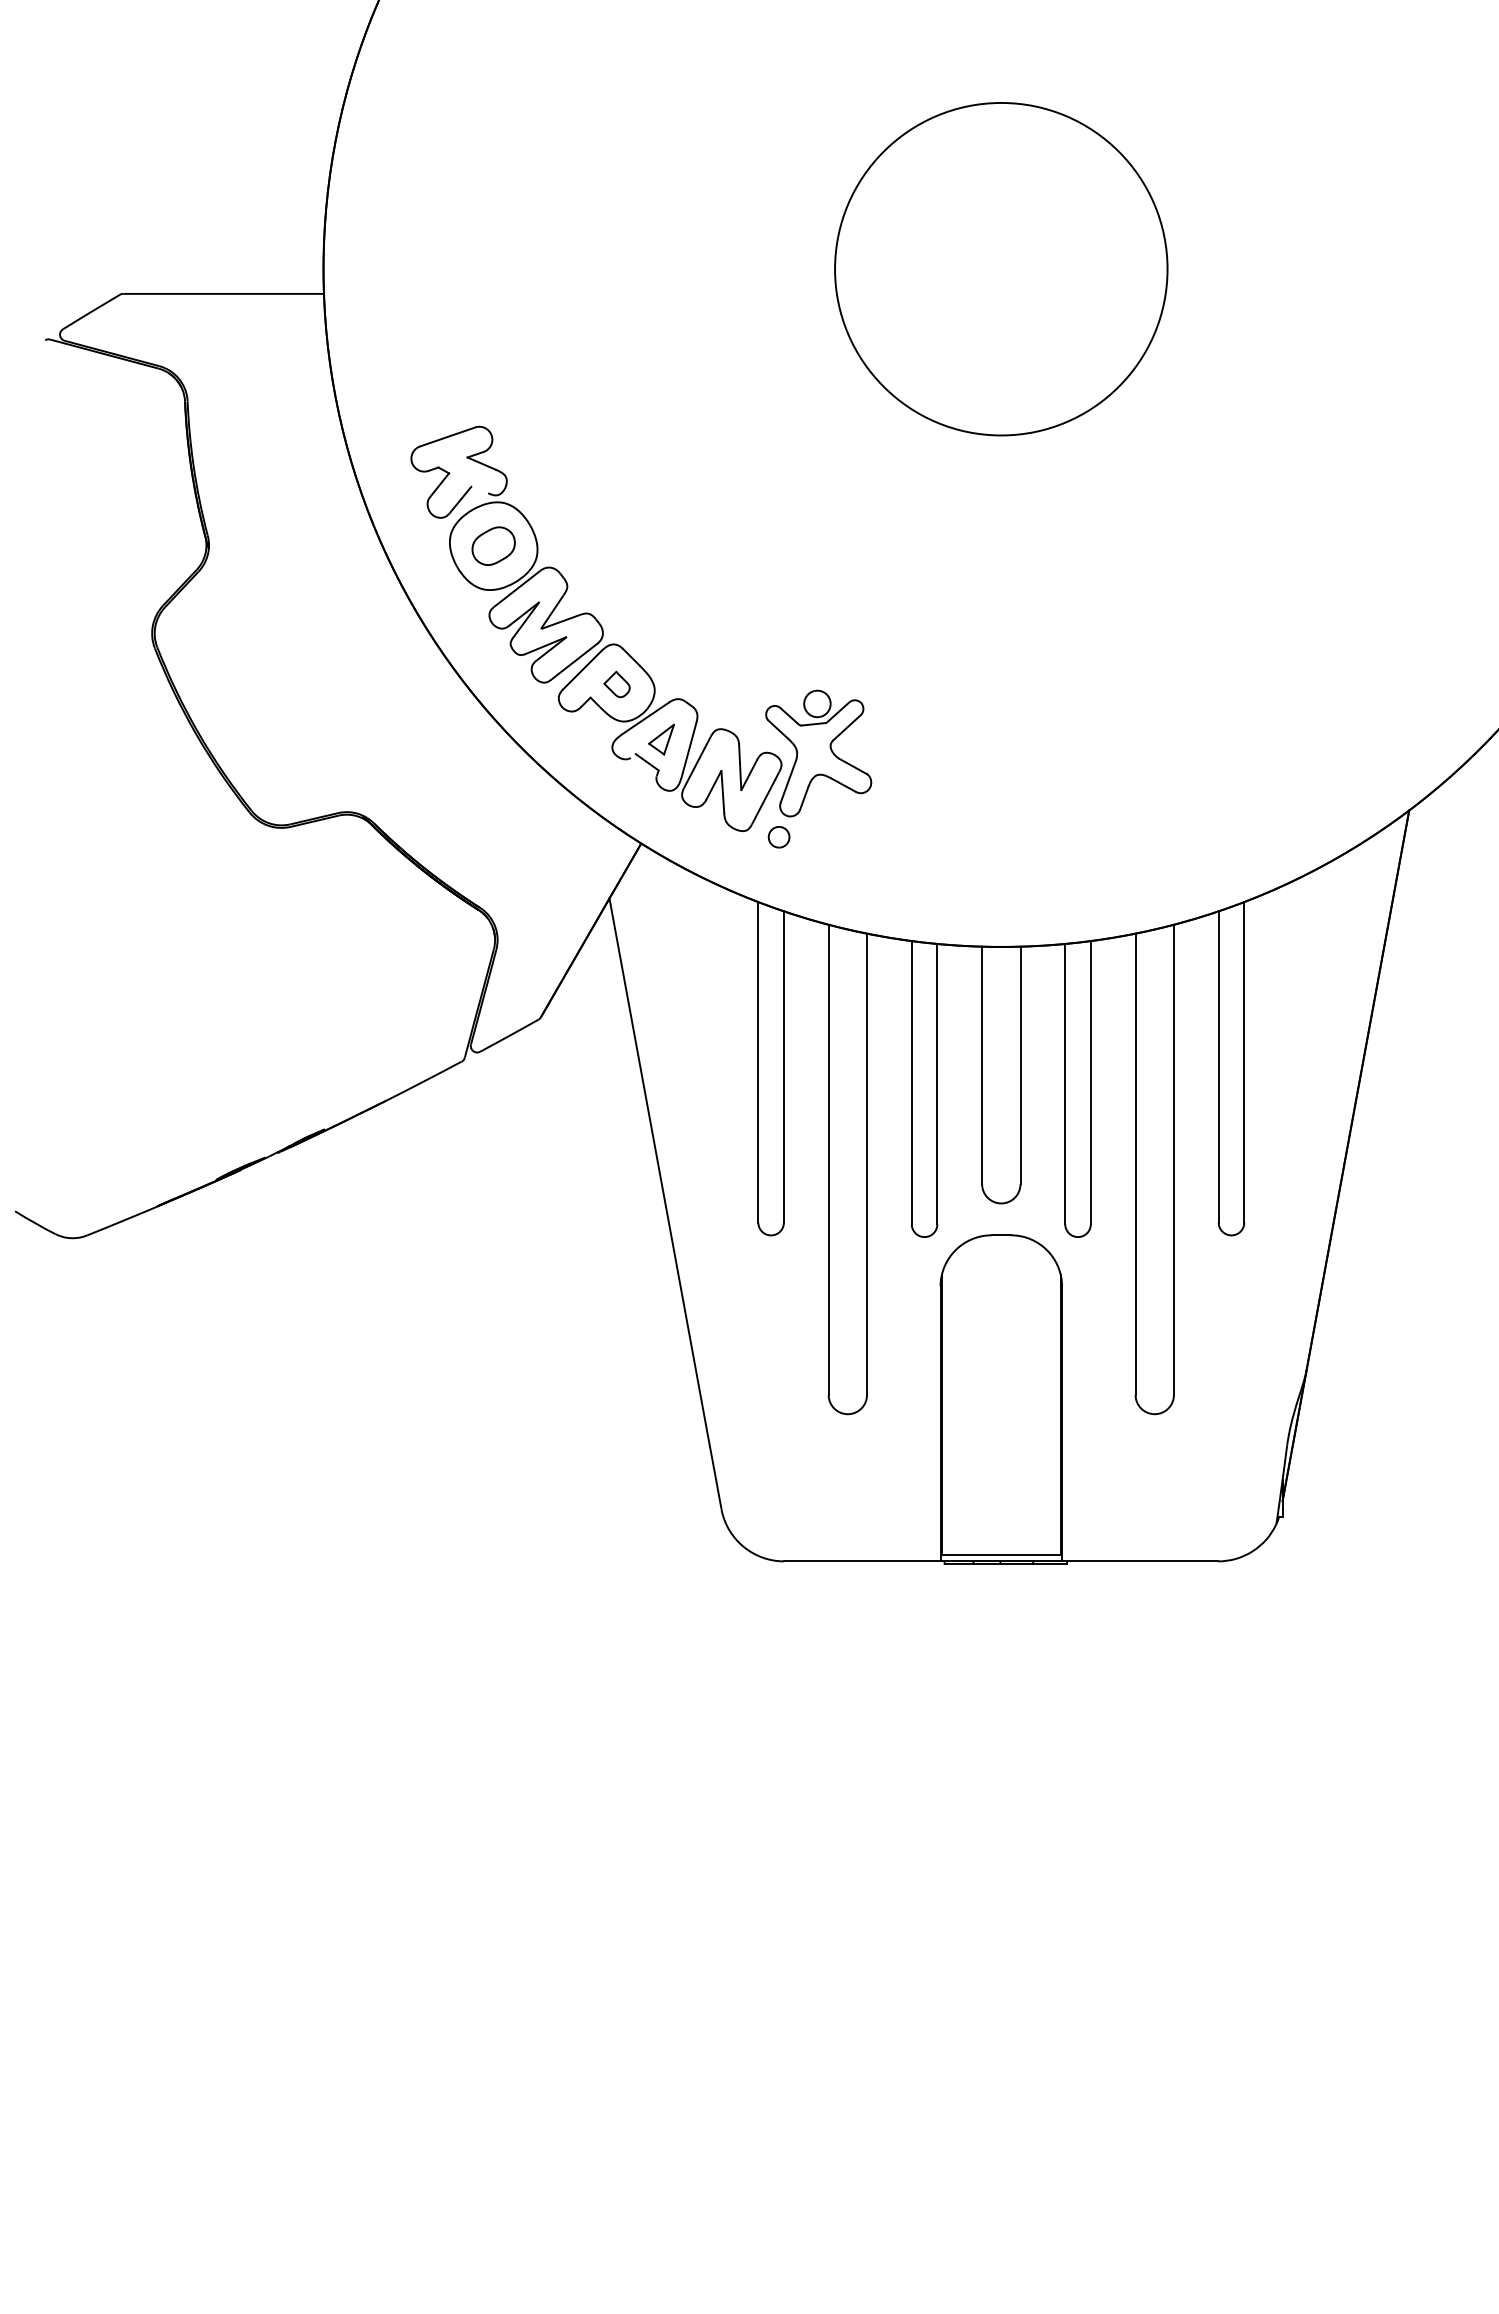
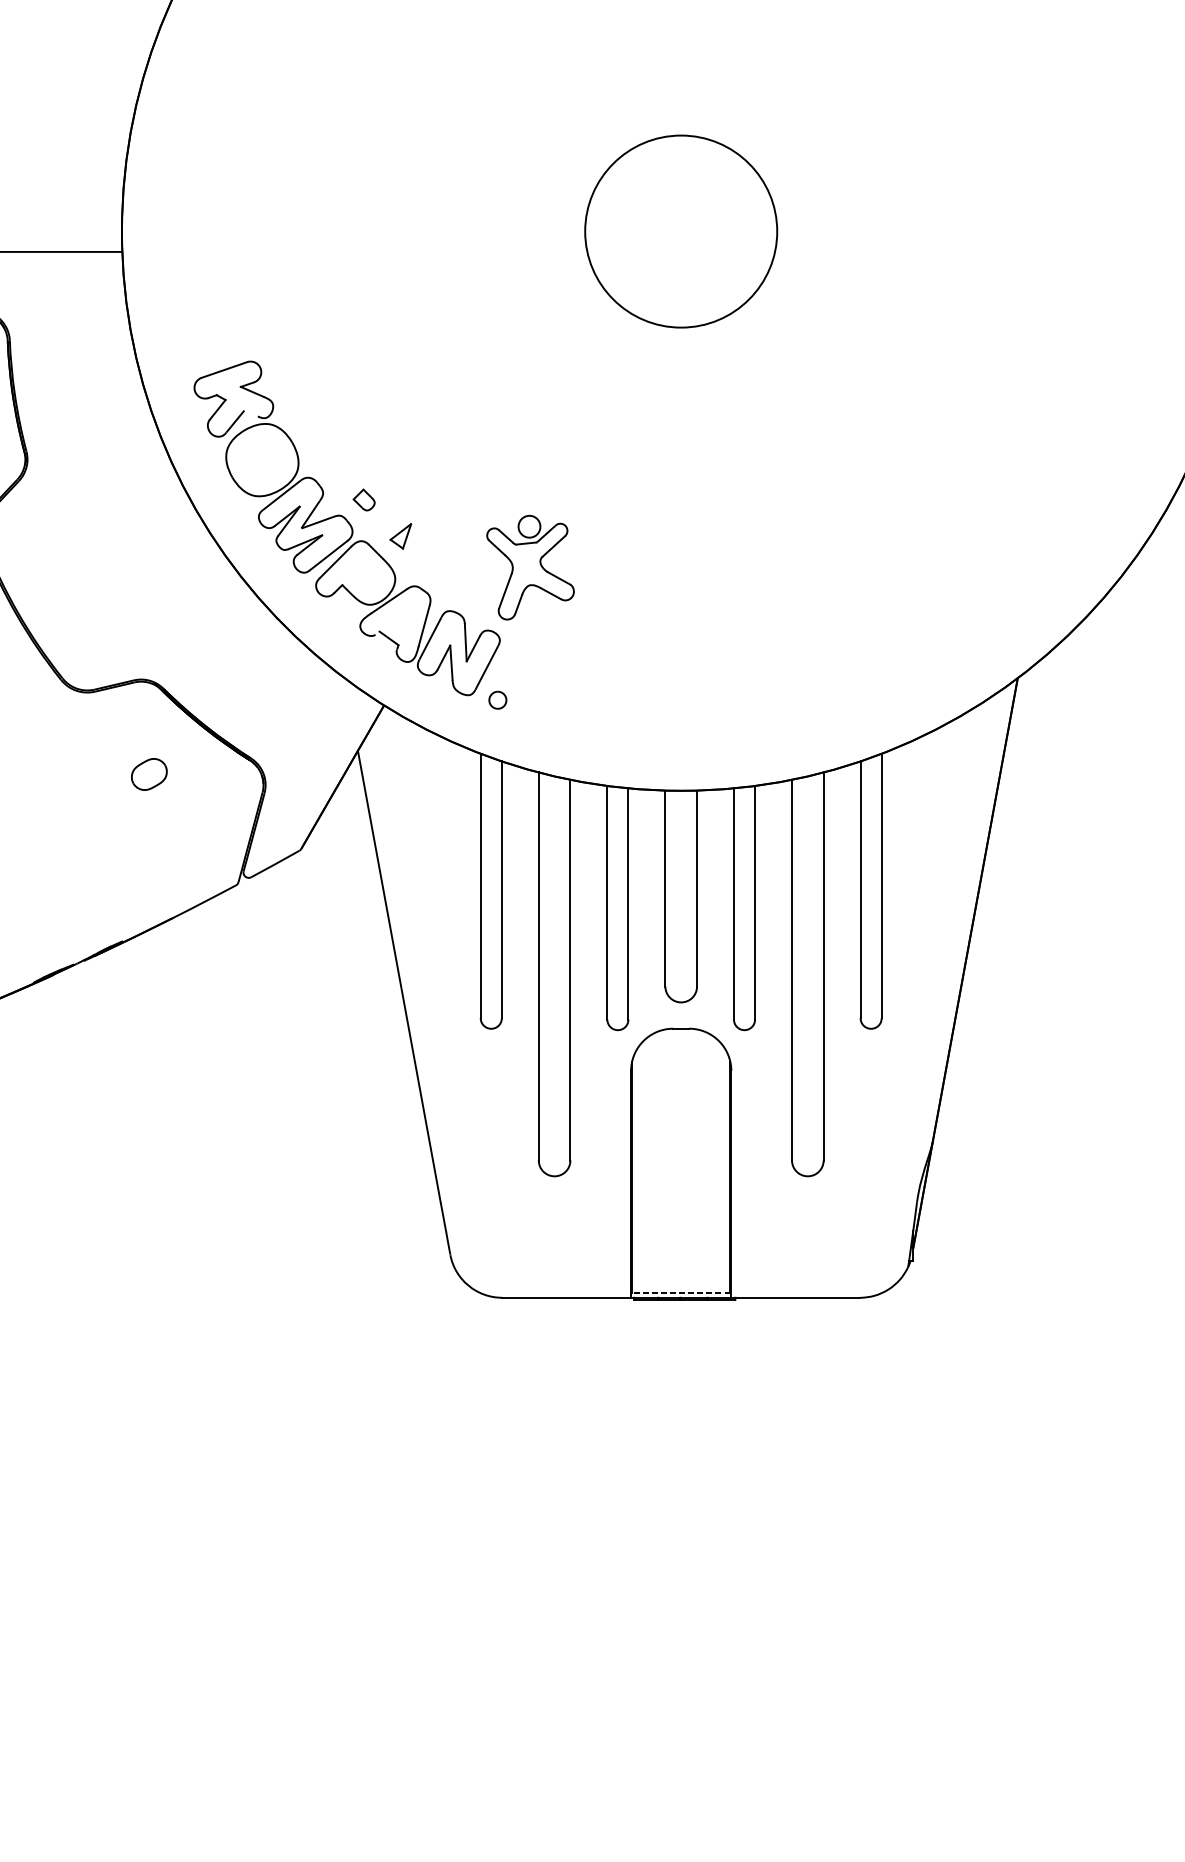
circle: (1001, 268) -> (681, 231), size x0.7
part: (493, 545) -> (149, 773), moved
part: (616, 684) -> (363, 499), moved
part: (661, 739) -> (400, 536), moved
part: (818, 753) -> (530, 567), moved
line: (1000, 1555) -> (680, 1292), solid -> dashed

